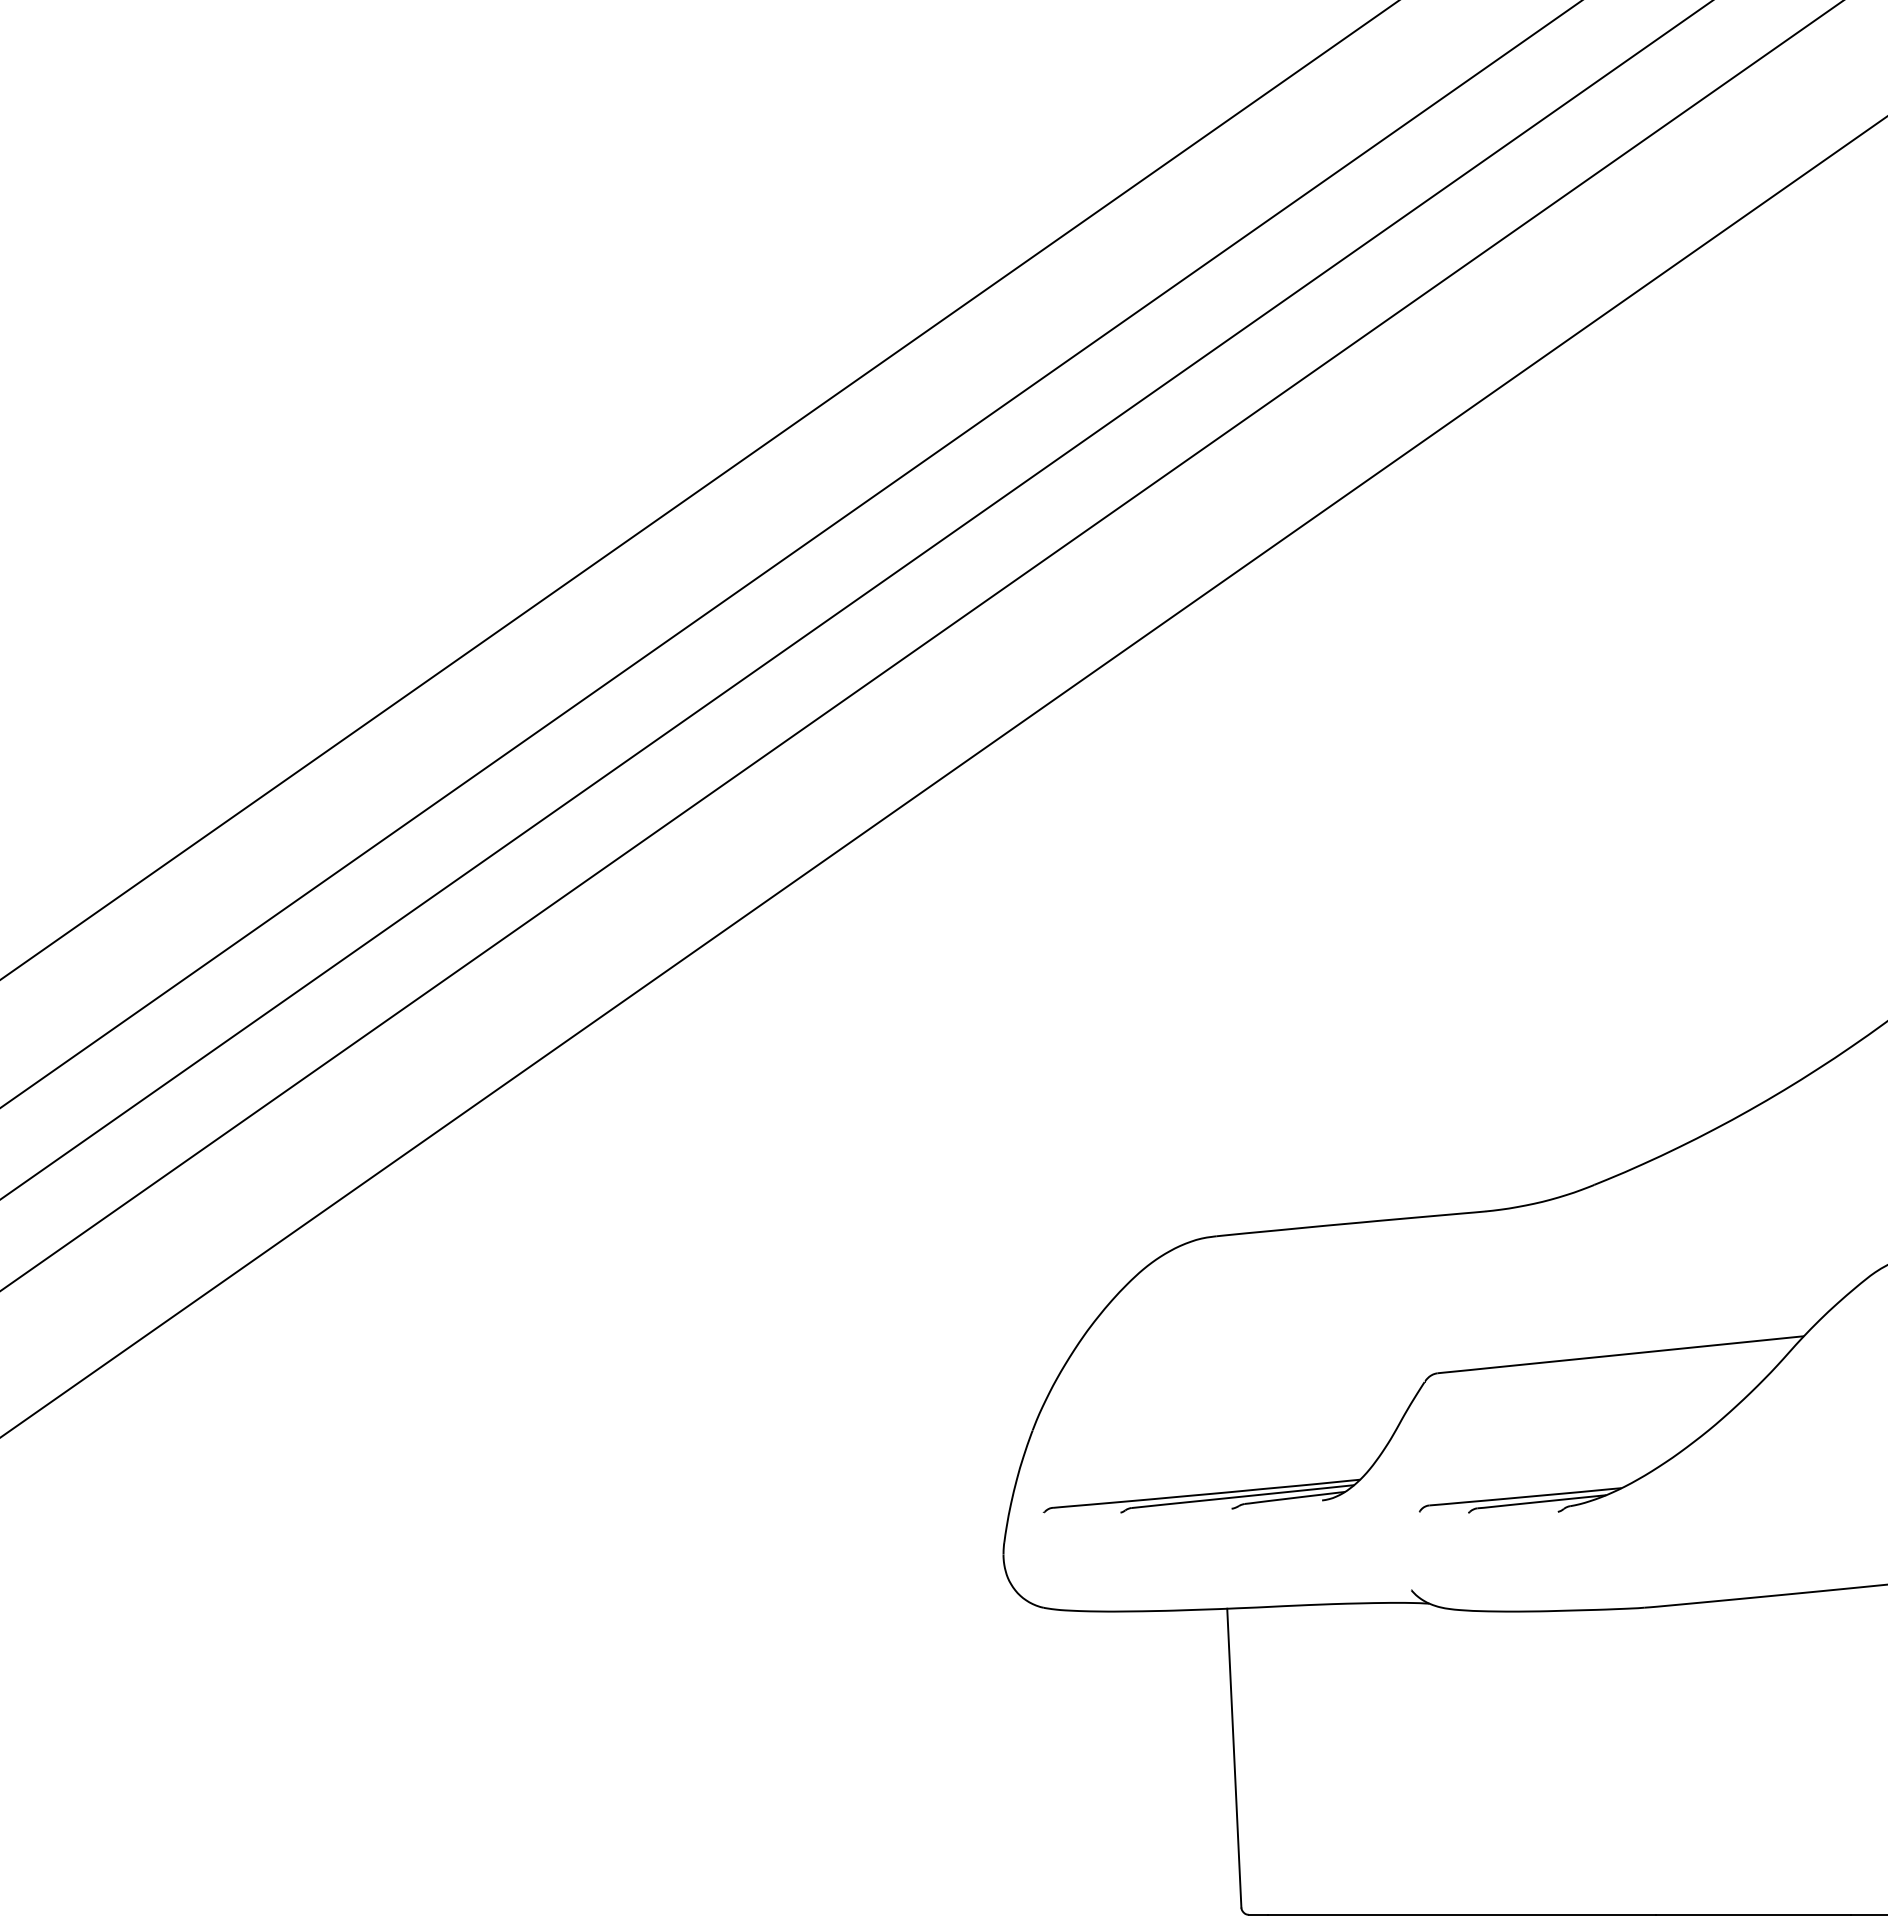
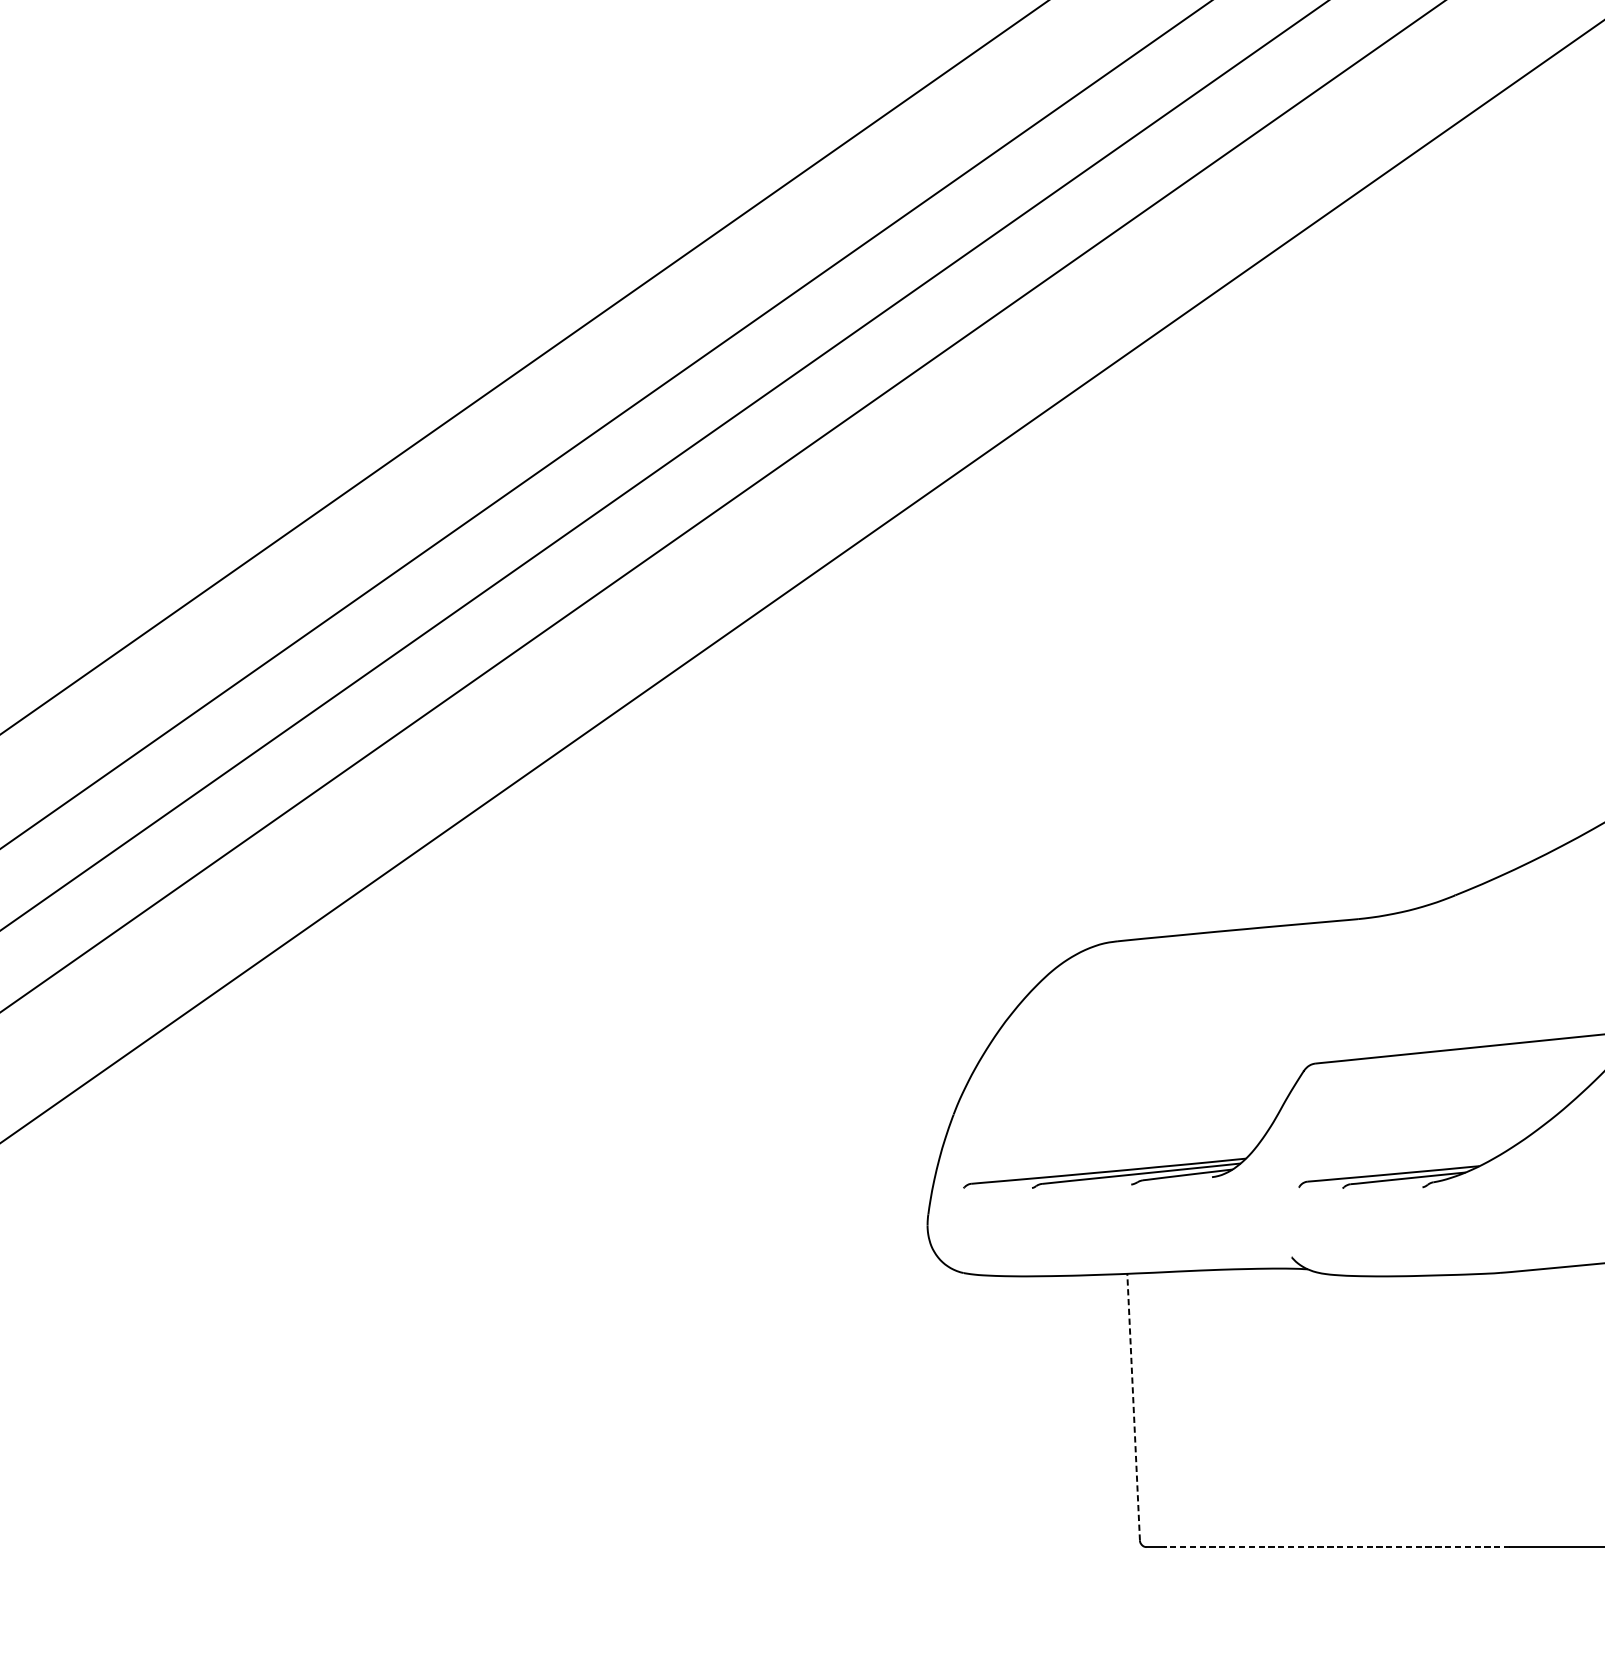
line: (1234, 1758) -> (1133, 1407), solid -> dashed
line: (1461, 1914) -> (1336, 1546), solid -> dashed

